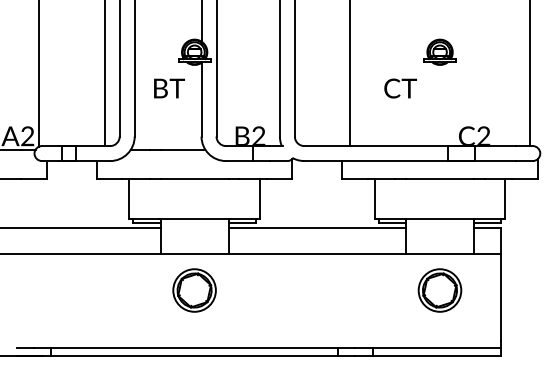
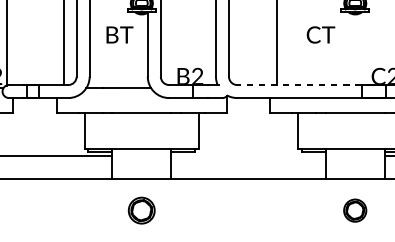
line: (389, 146) -> (311, 85), solid -> dashed
line: (317, 227) -> (248, 155), removed
part: (194, 290) -> (141, 210), size x0.7
part: (439, 290) -> (354, 210), size x0.6

